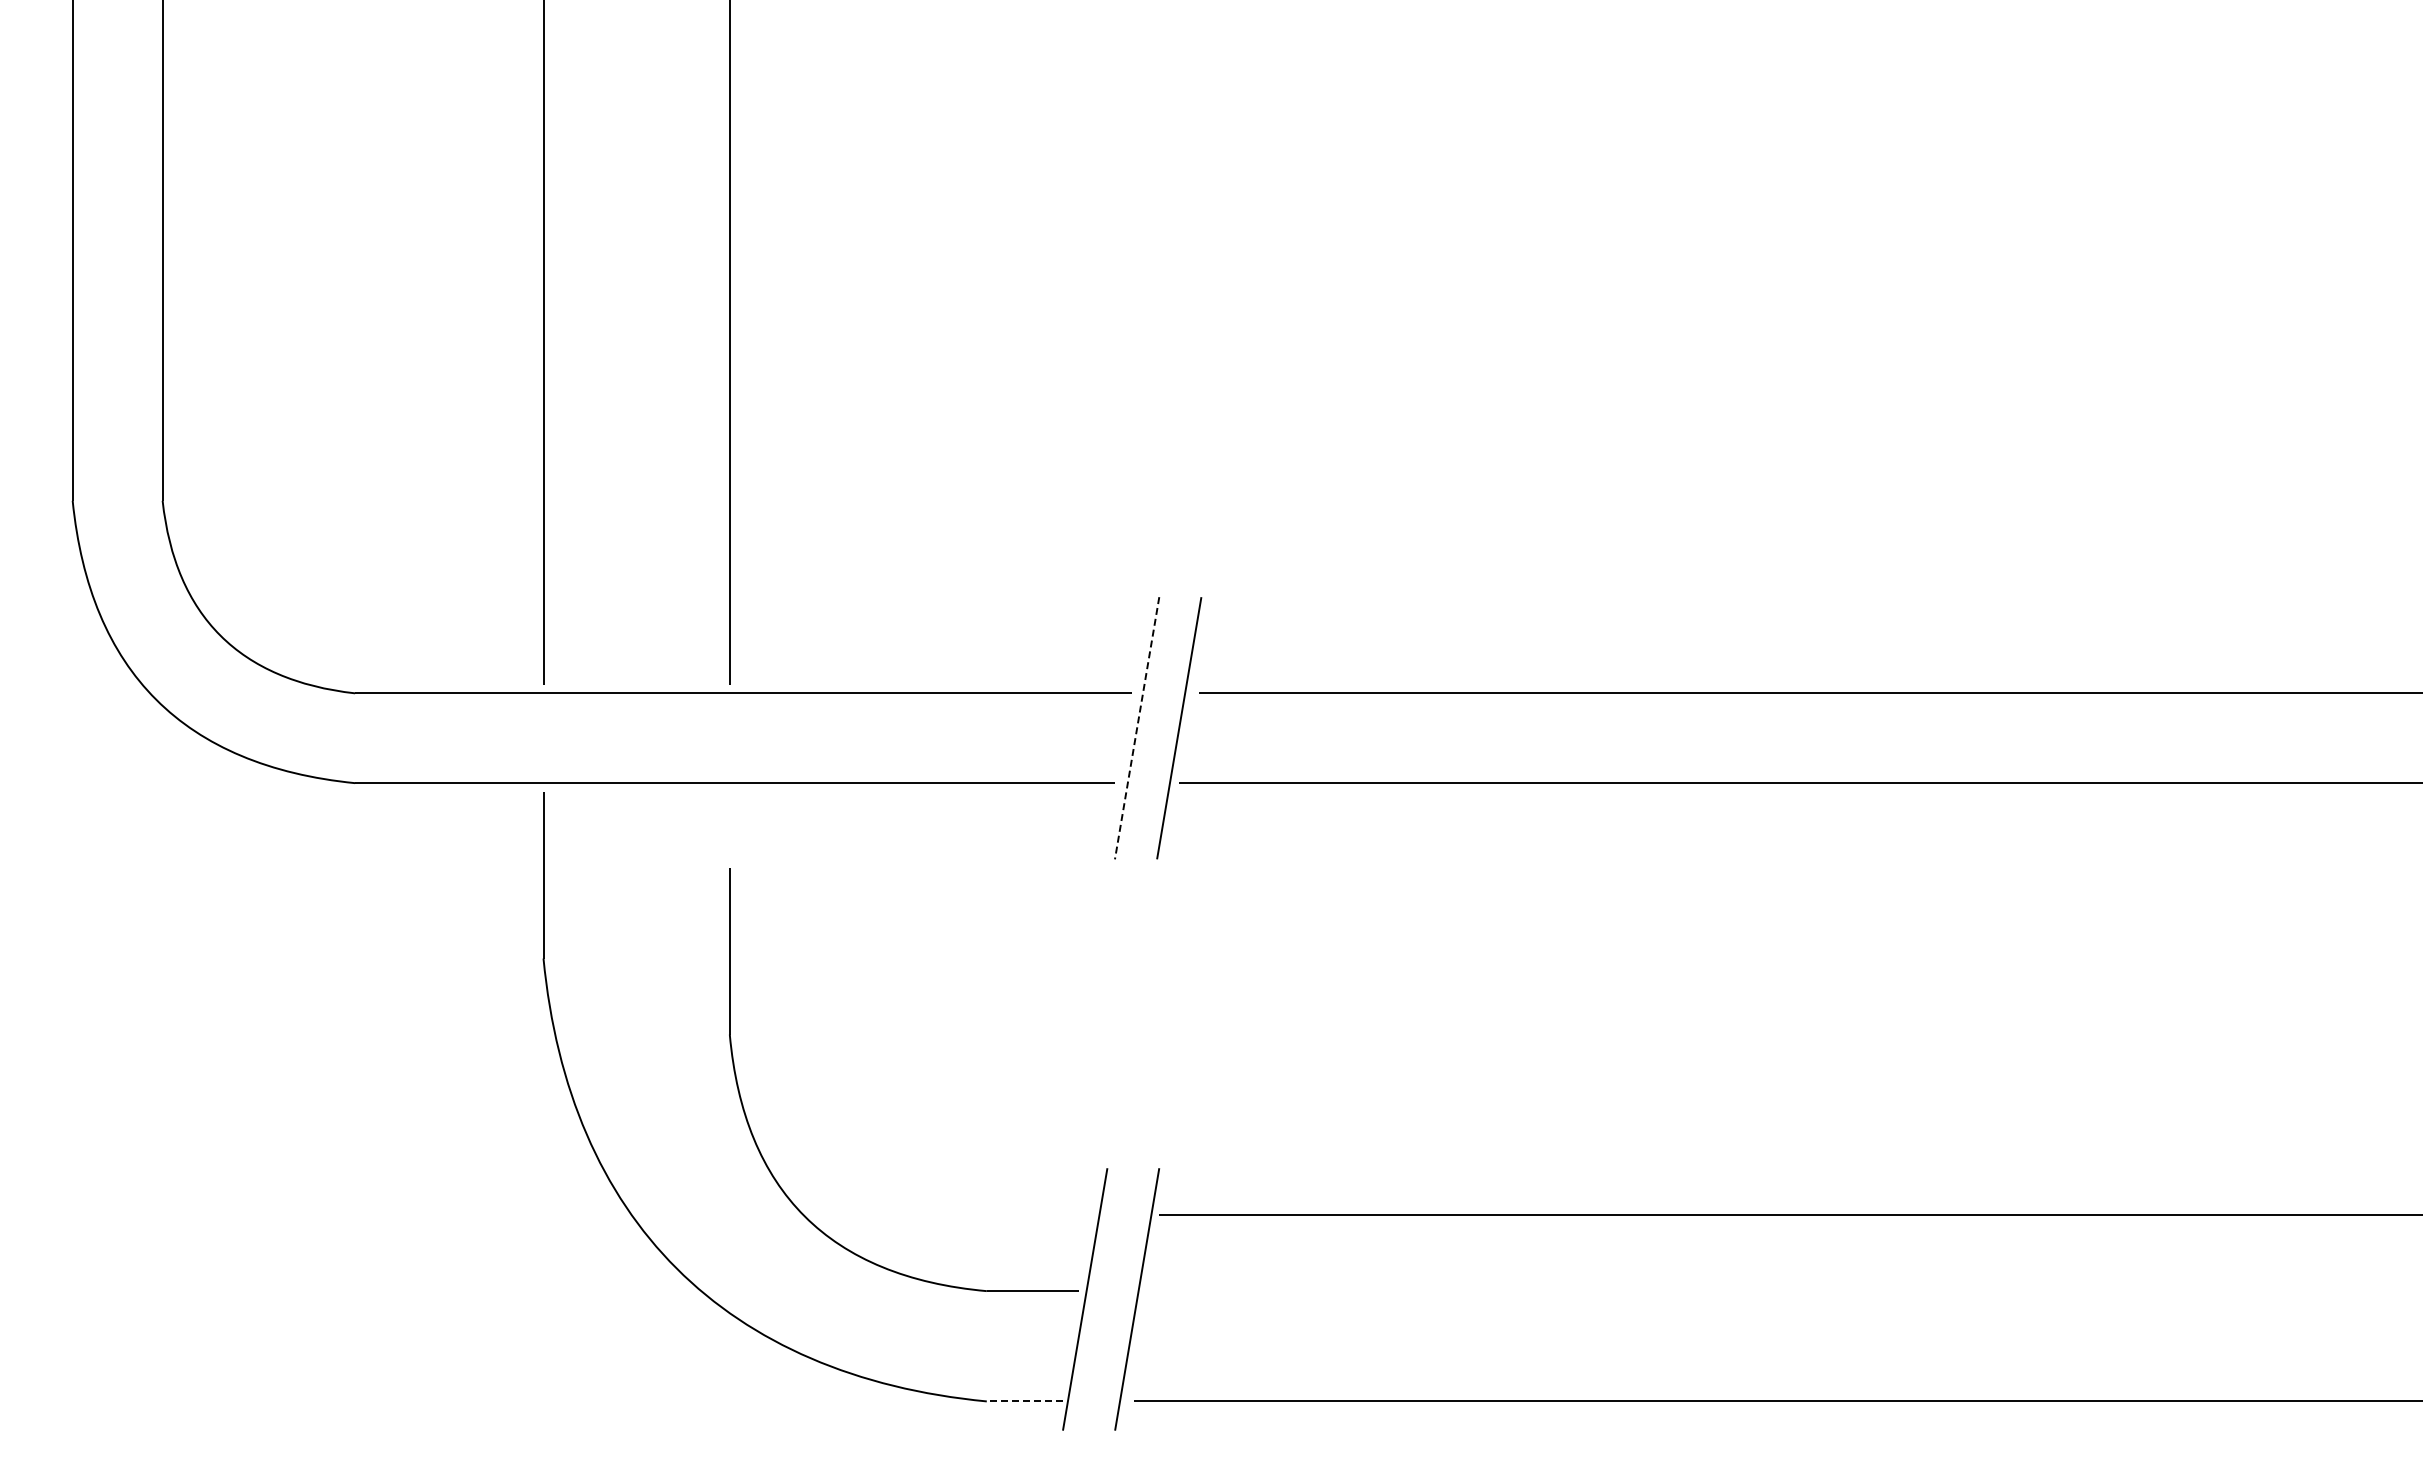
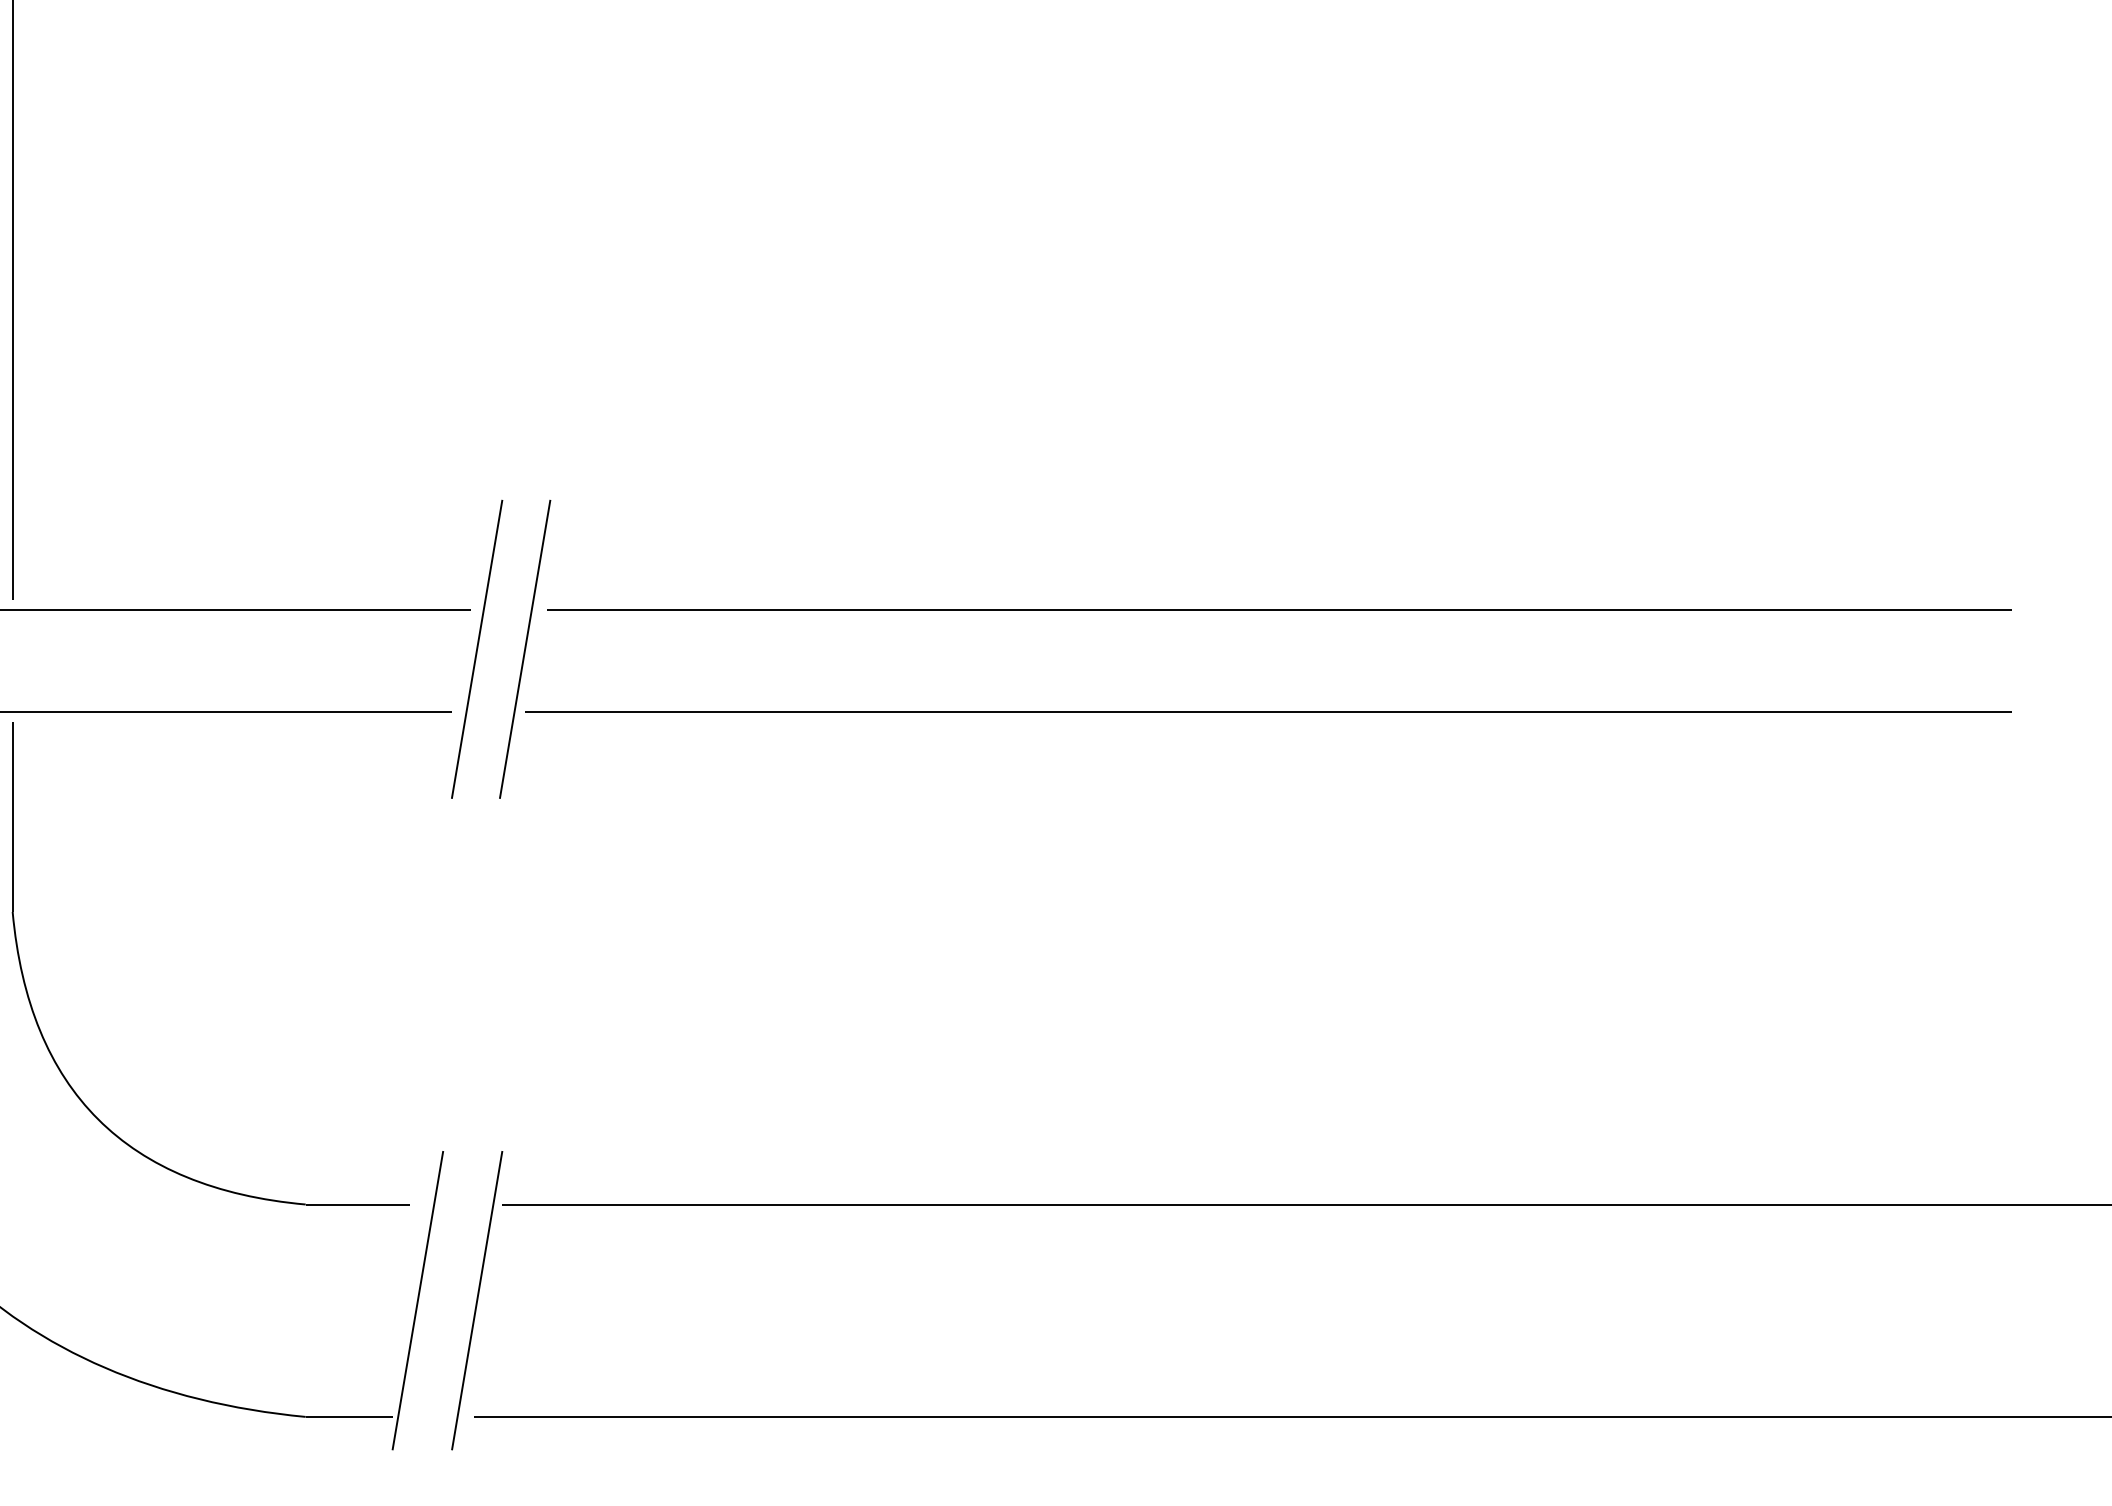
line: (1137, 728) -> (477, 649), dashed -> solid
part: (760, 1150) -> (47, 1044), moved
line: (1024, 1401) -> (348, 1417), dashed -> solid

